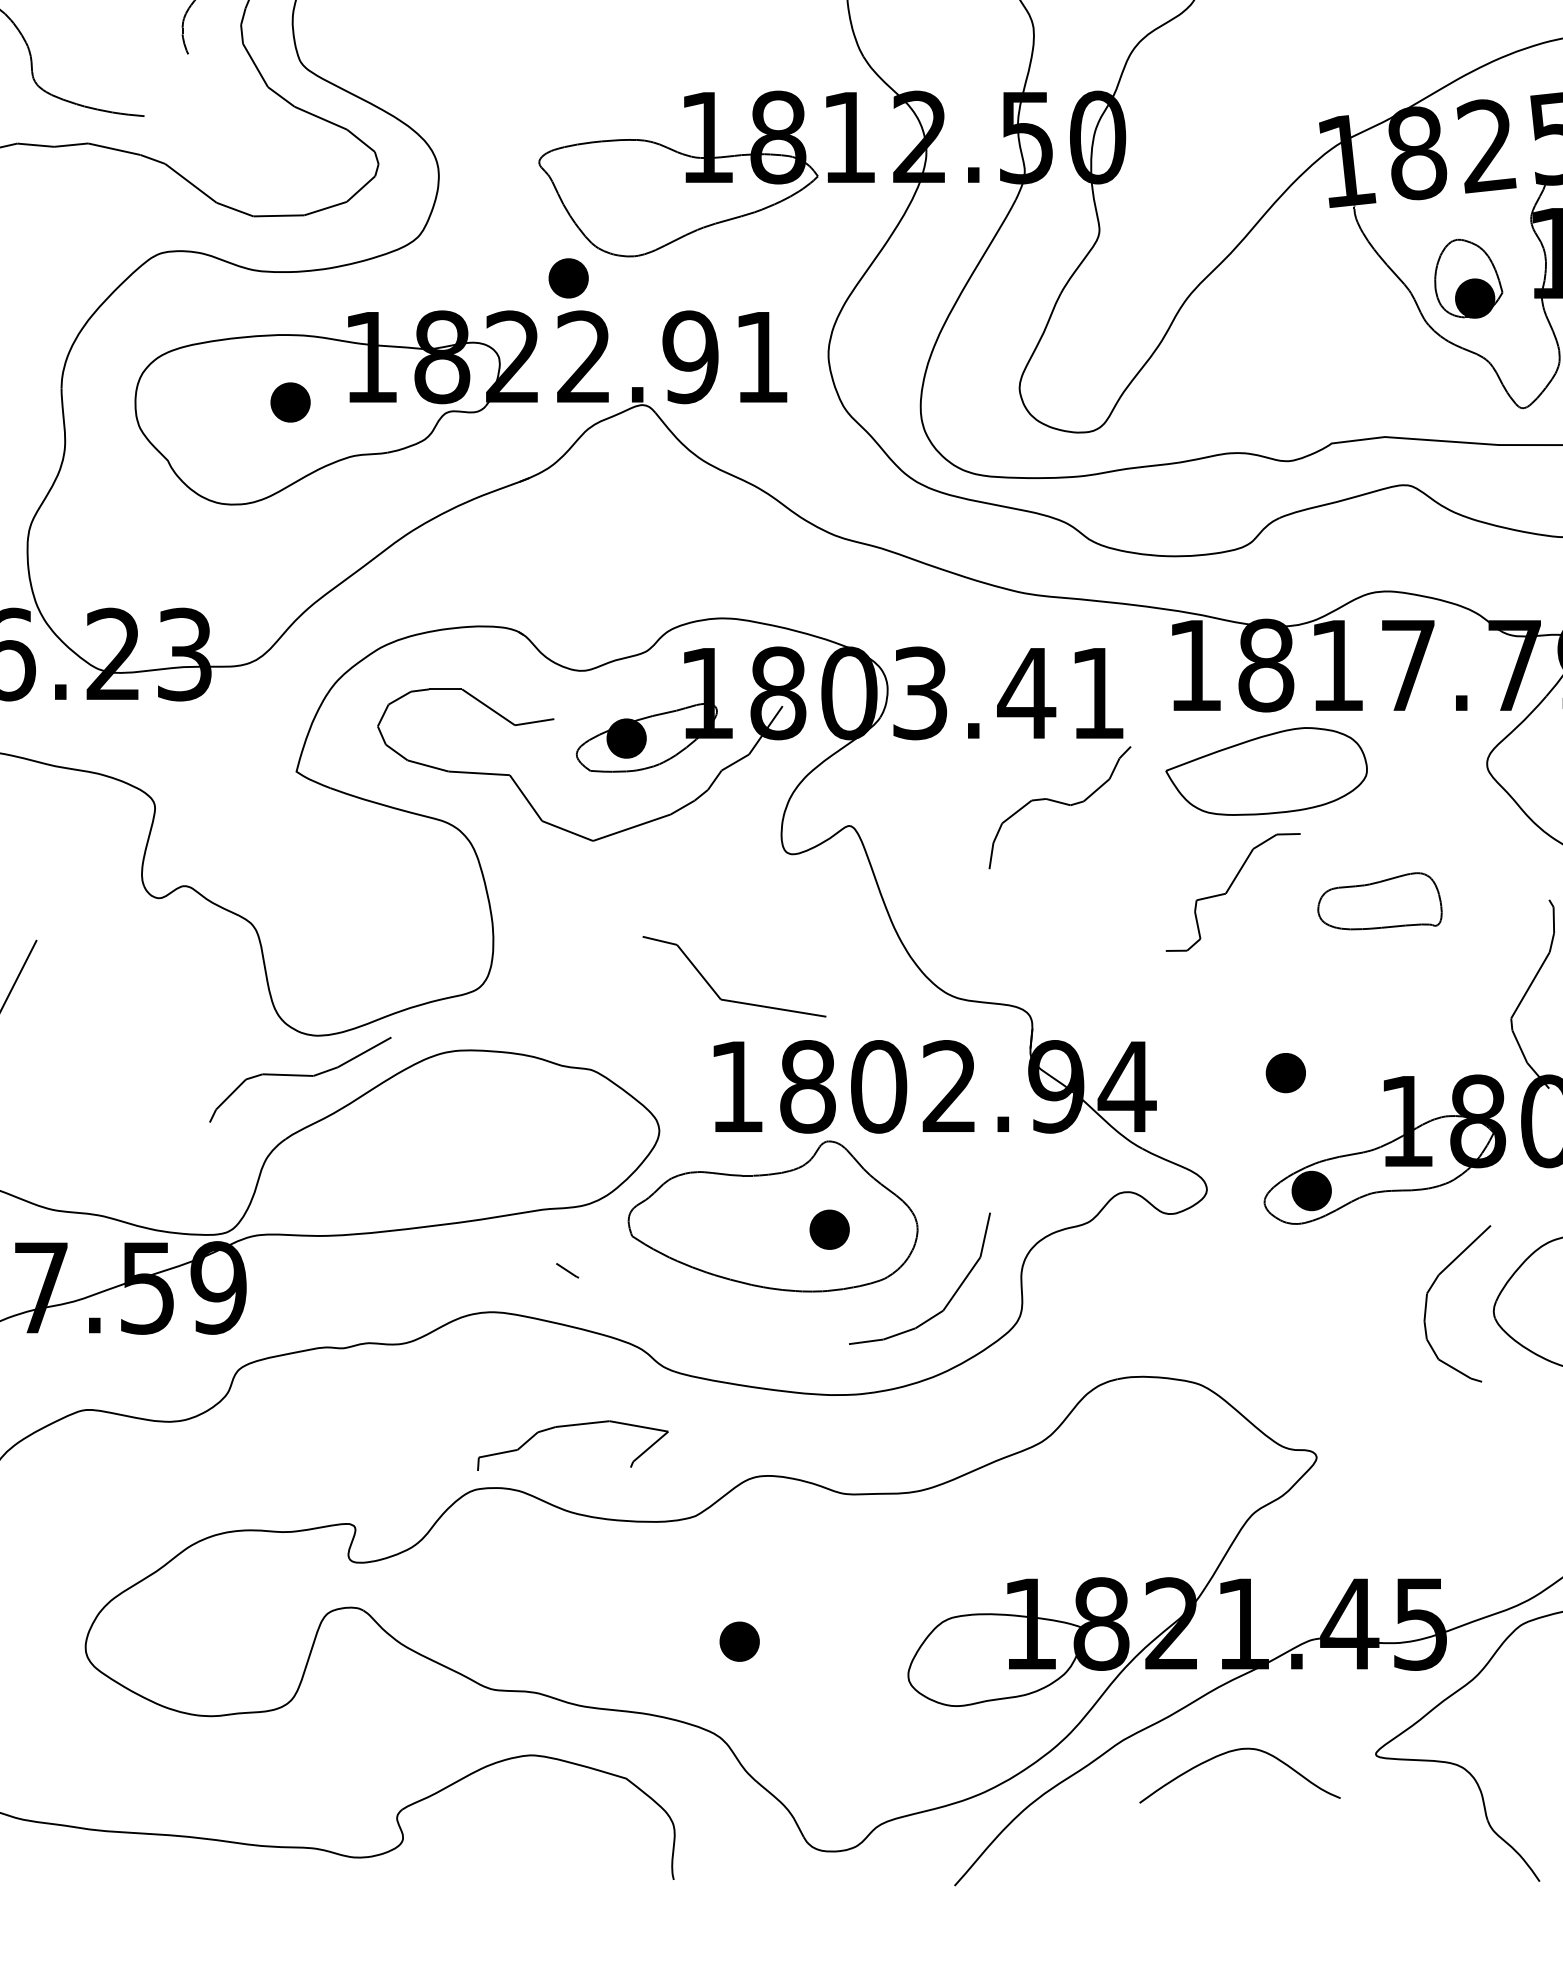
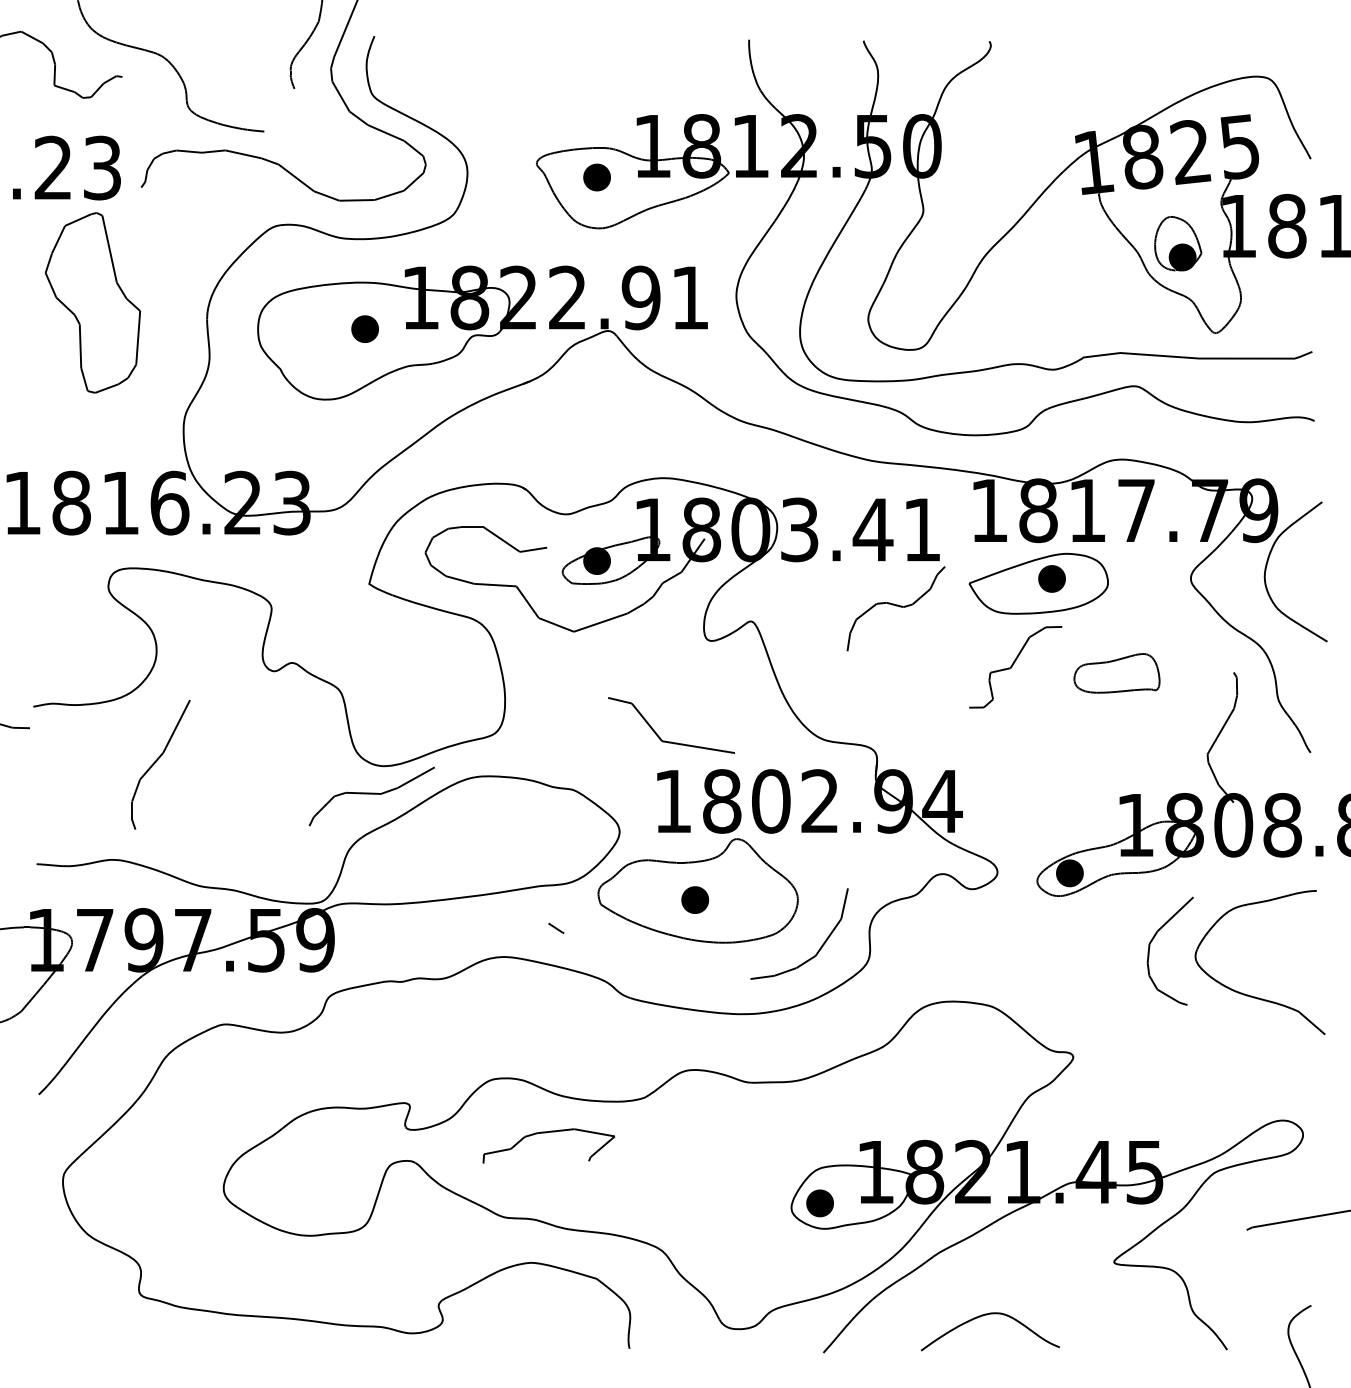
part: (567, 278) -> (596, 177), moved
part: (1285, 1072) -> (1051, 578), moved
part: (830, 1228) -> (695, 899), moved
part: (569, 1427) -> (546, 1133), moved
part: (738, 1641) -> (819, 1203), moved
curve: (1235, 1751) -> (987, 1315), moved

